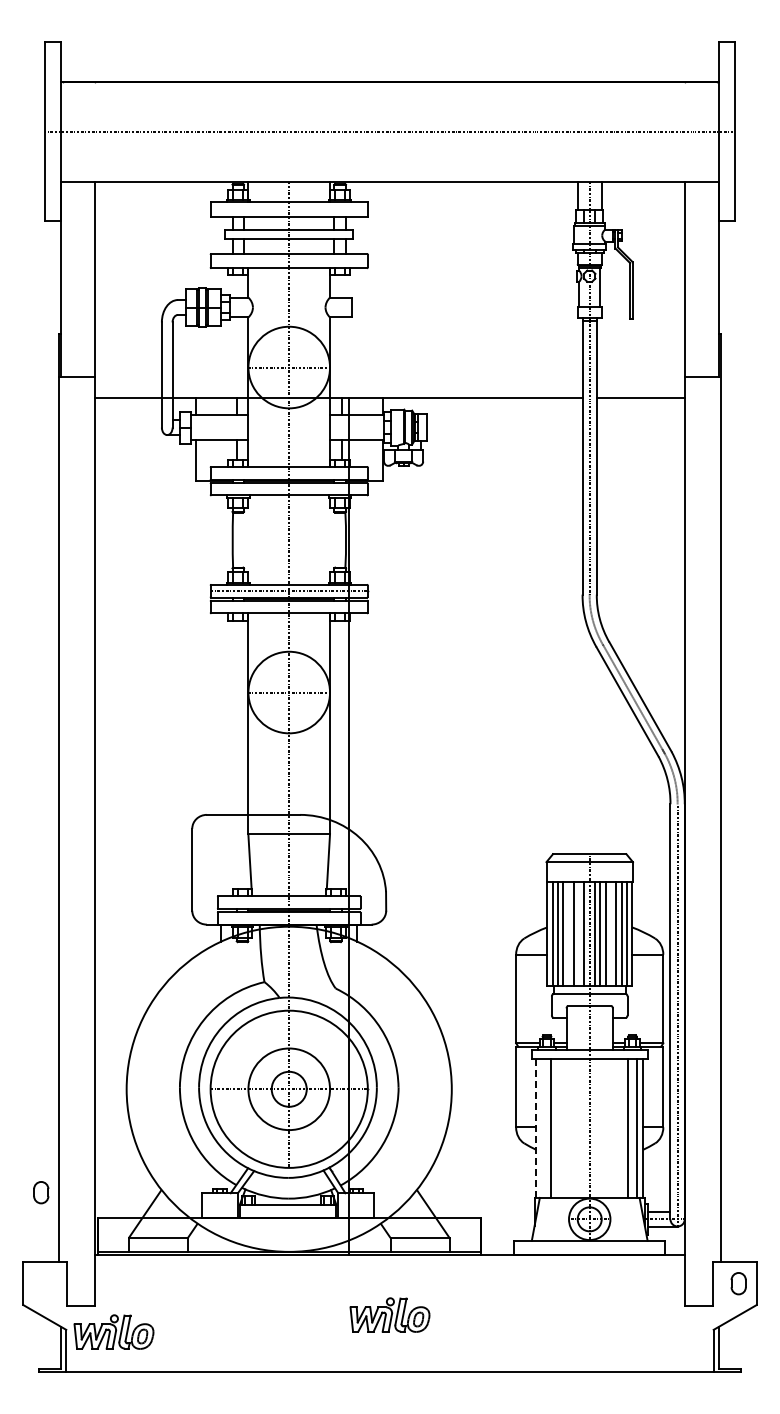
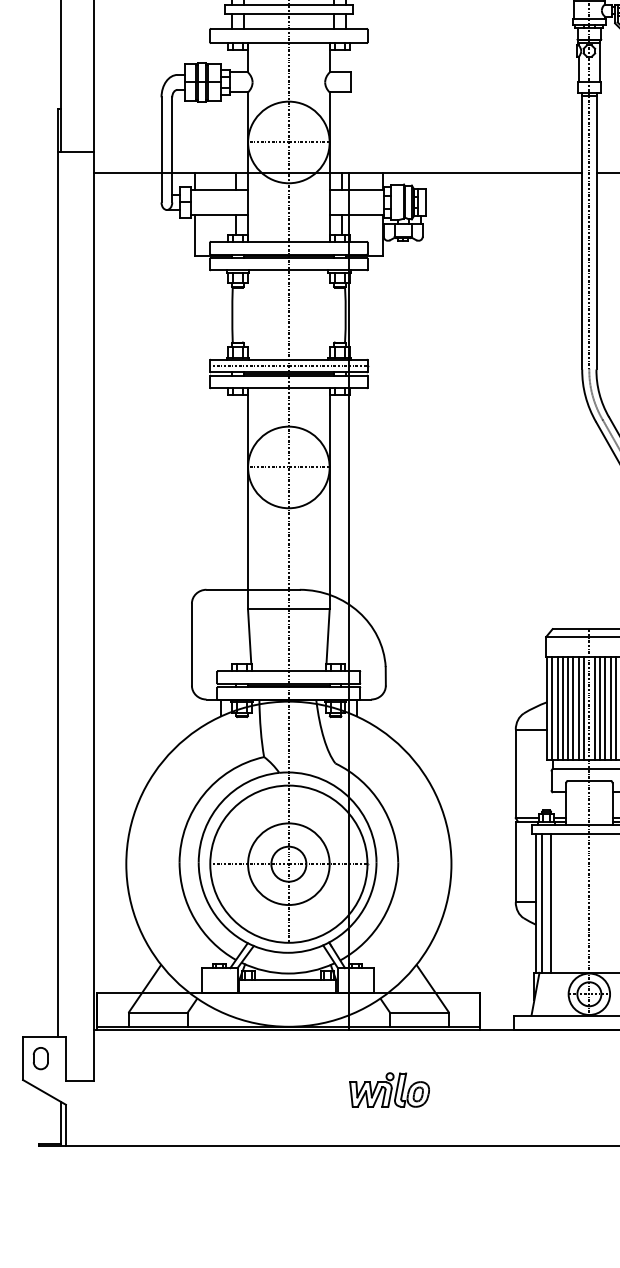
line: (568, 933) -> (568, 708), added
line: (579, 933) -> (579, 708), added
line: (610, 933) -> (610, 708), added
line: (542, 1128) -> (542, 903), added
line: (536, 1129) -> (536, 904), dashed -> solid
part: (41, 1192) -> (41, 1058), moved
part: (113, 1331) -> (113, 1106), removed

